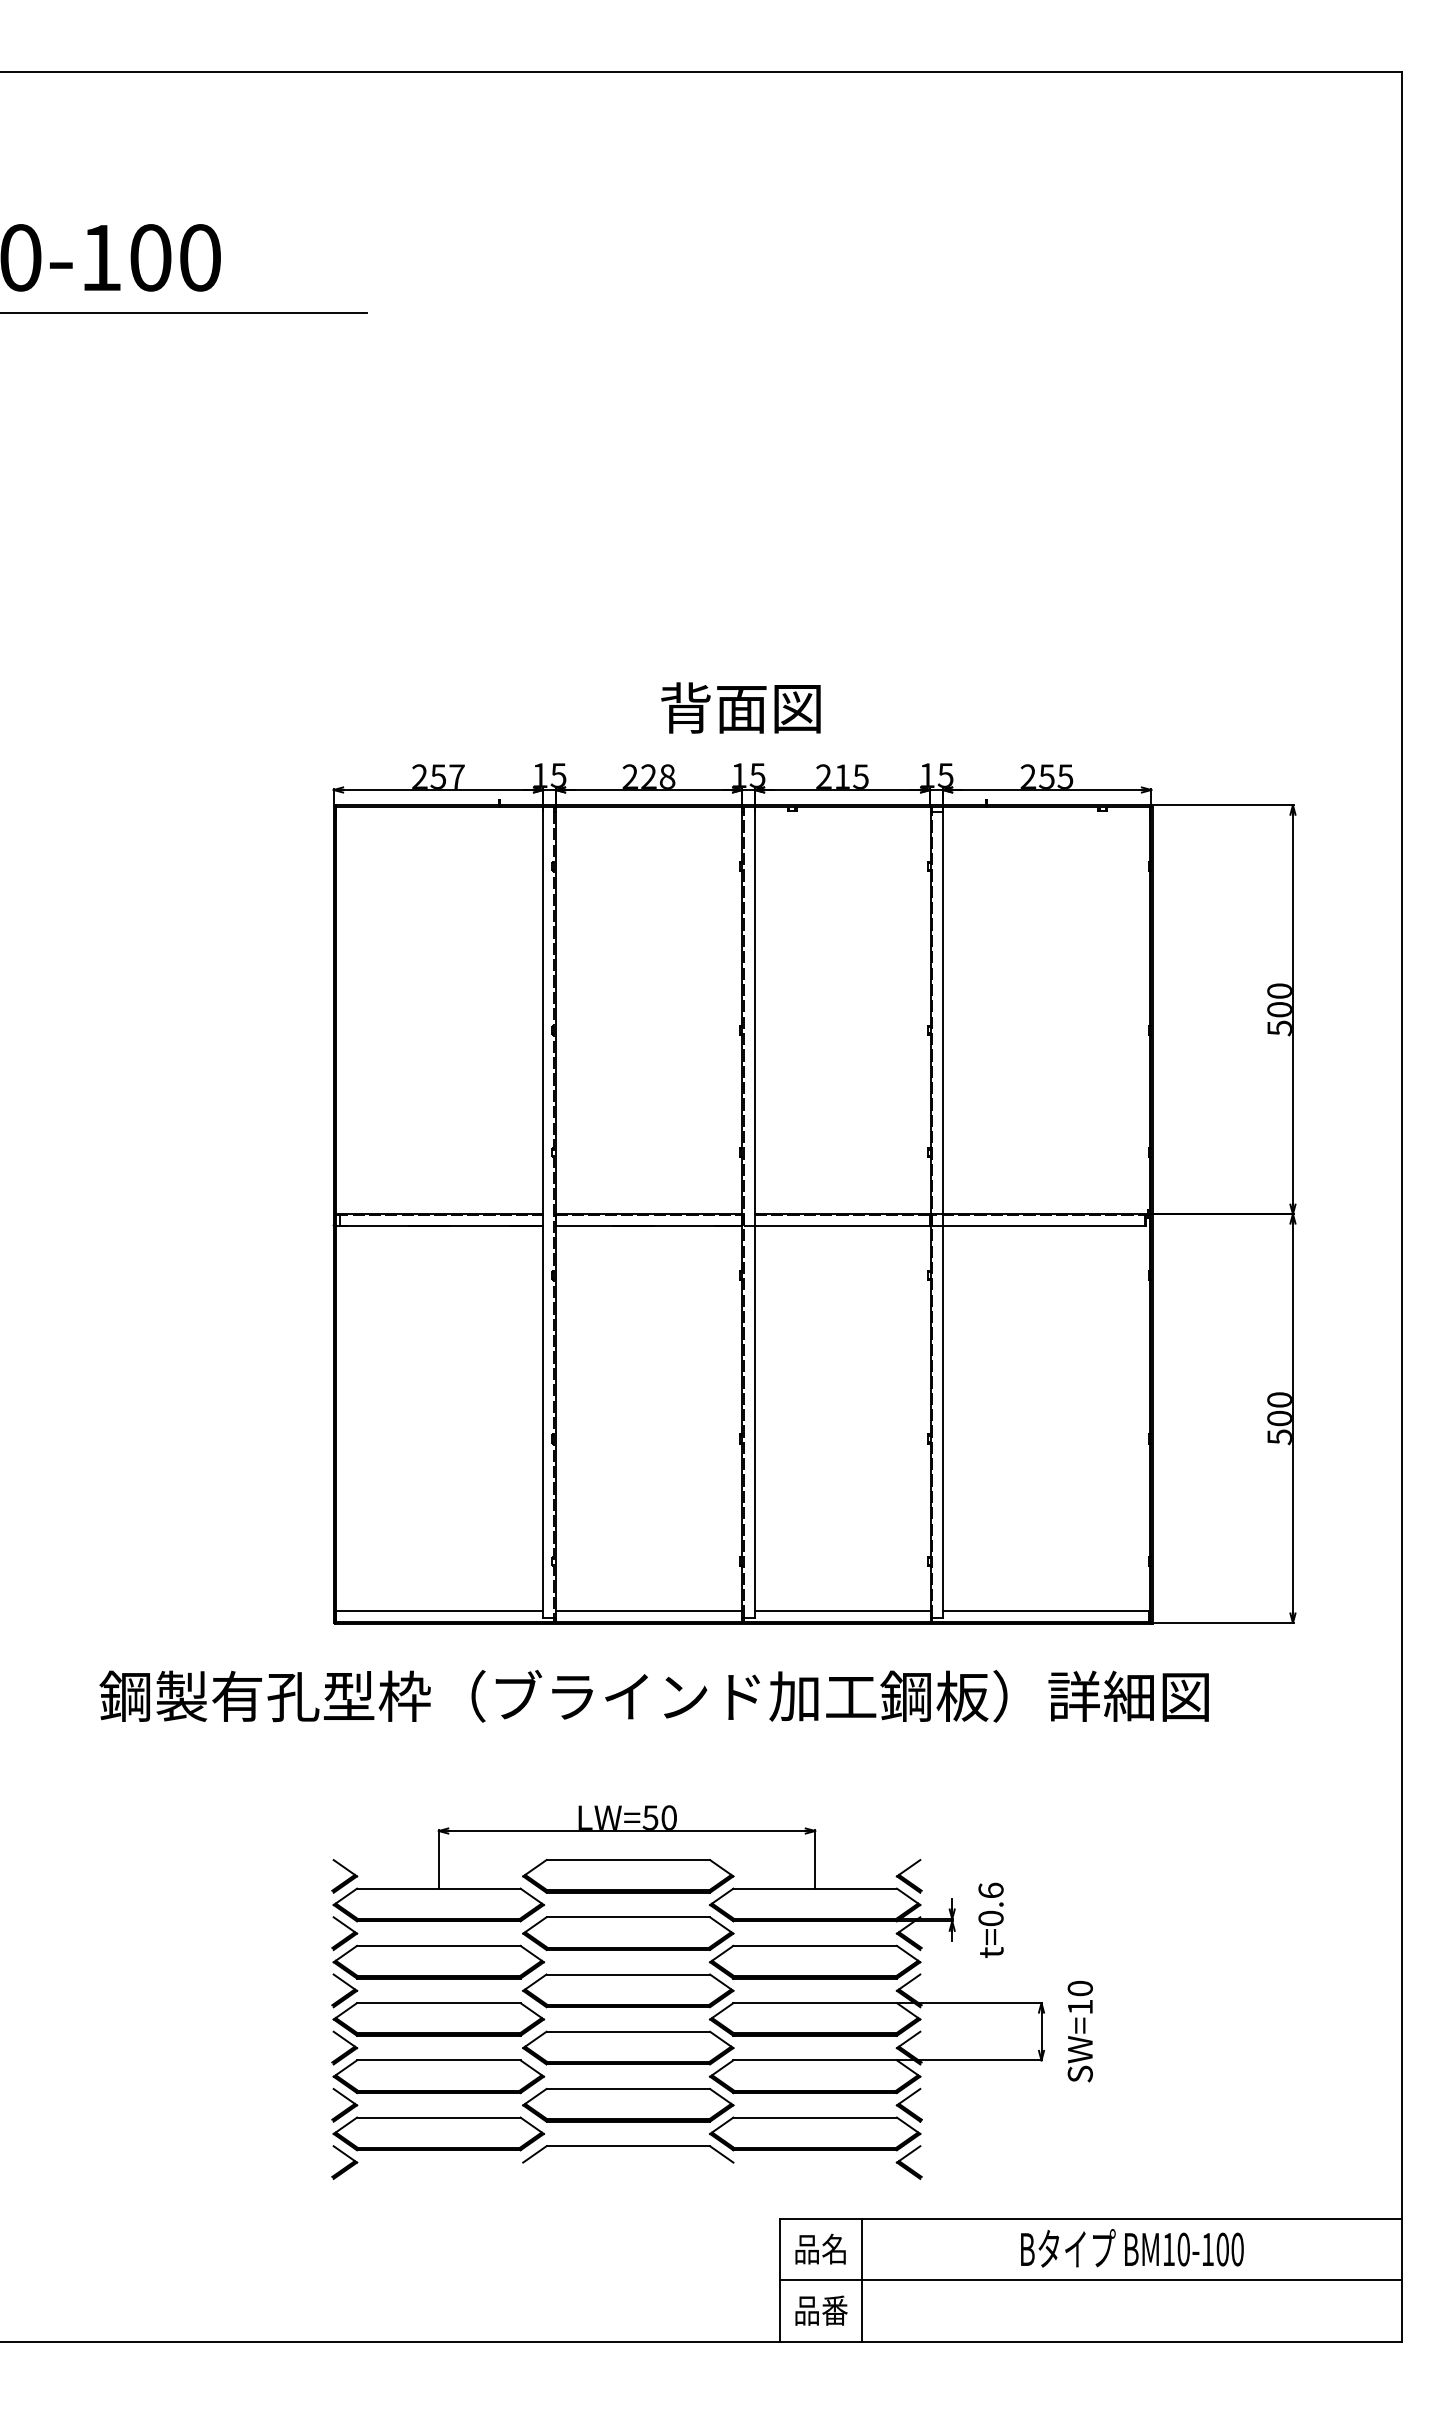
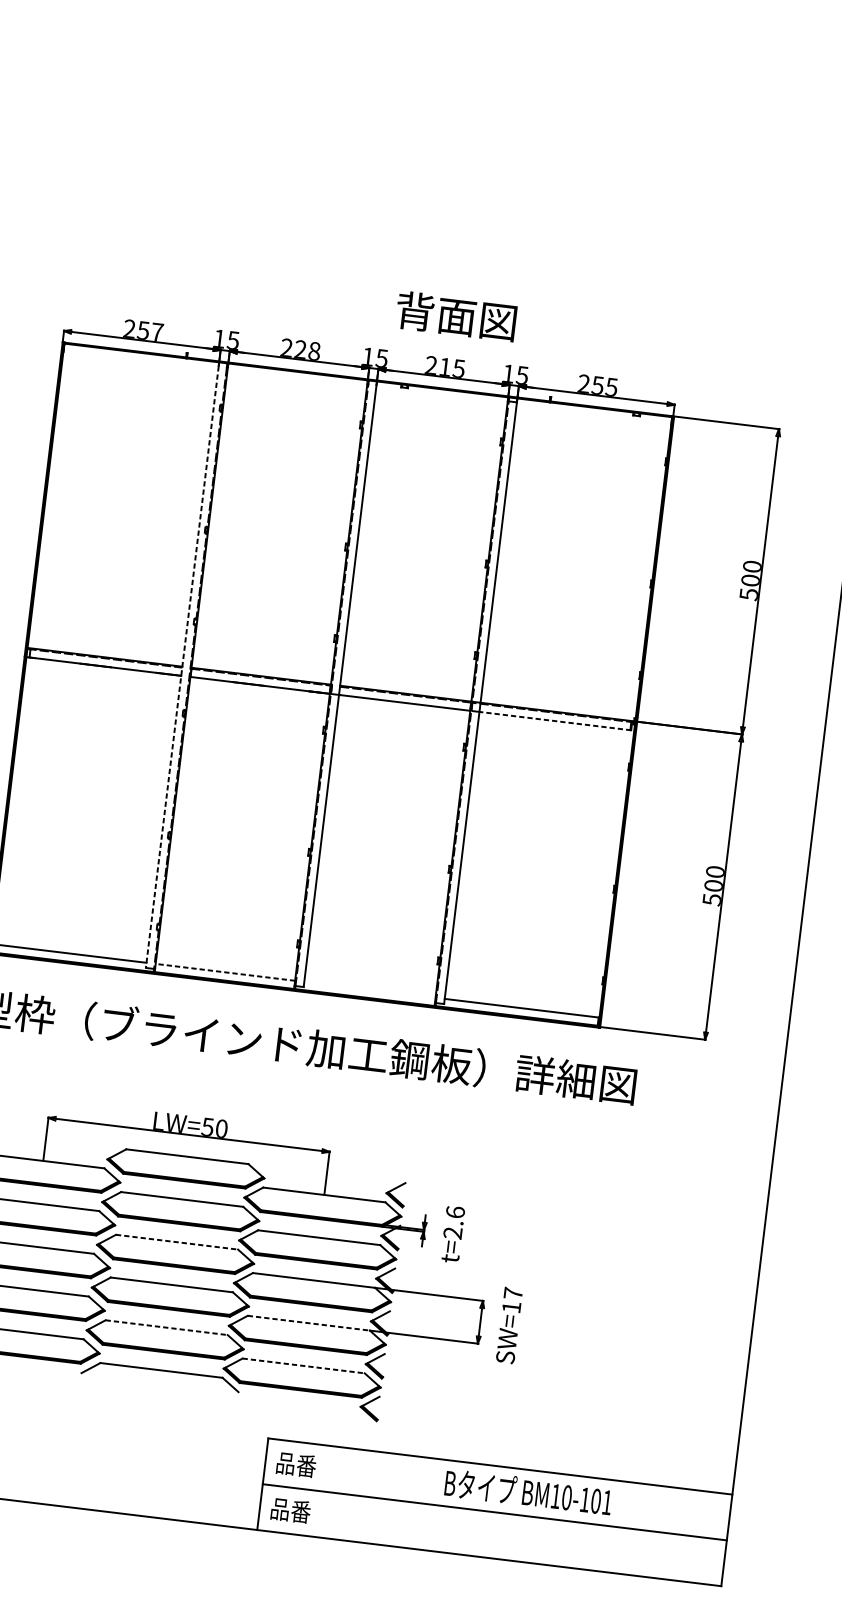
text: (740, 707) -> (455, 315), moved
line: (543, 1214) -> (182, 666), solid -> dashed
line: (1044, 1226) -> (555, 721), solid -> dashed
line: (648, 1610) -> (225, 972), solid -> dashed
line: (842, 1610) -> (369, 989), removed
text: (990, 1918) -> (452, 1233), t=0.6 -> t=2.6
line: (628, 1974) -> (177, 1242), solid -> dashed
text: (1079, 1988) -> (512, 1293), SW=10 -> SW=17
line: (815, 2060) -> (309, 1323), solid -> dashed
line: (628, 2088) -> (166, 1327), solid -> dashed
line: (815, 2117) -> (303, 1365), solid -> dashed
text: (834, 2248) -> (306, 1465), 品名 -> 品番
text: (1237, 2249) -> (607, 1502), BM10-100 -> BM10-101
line: (861, 2279) -> (323, 1491), removed

